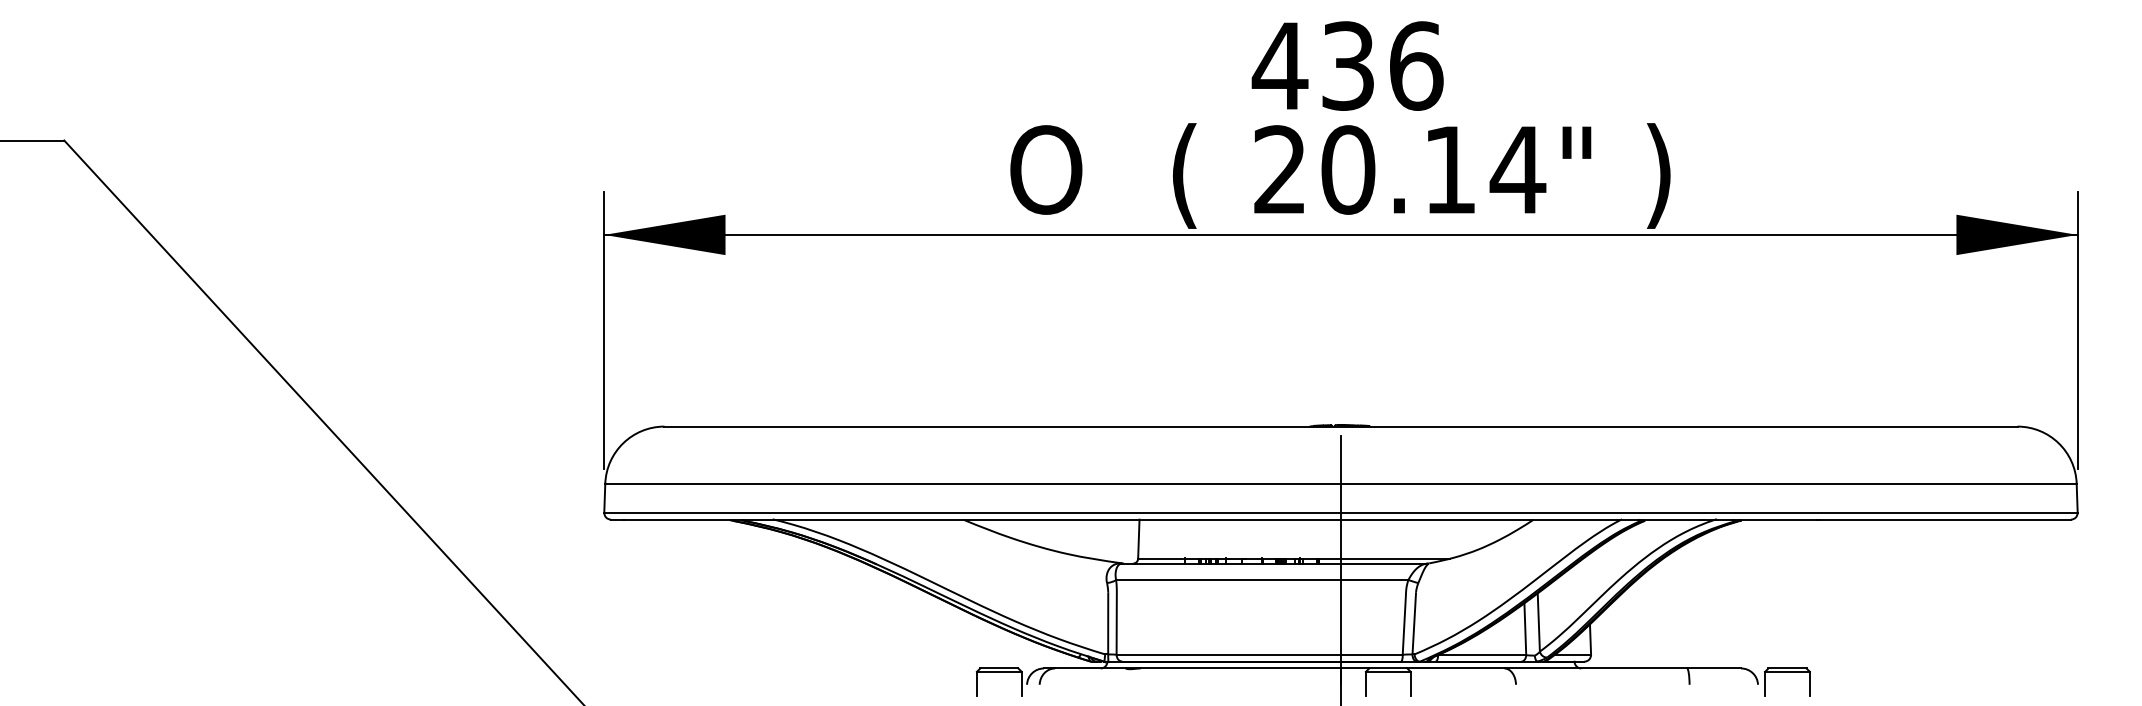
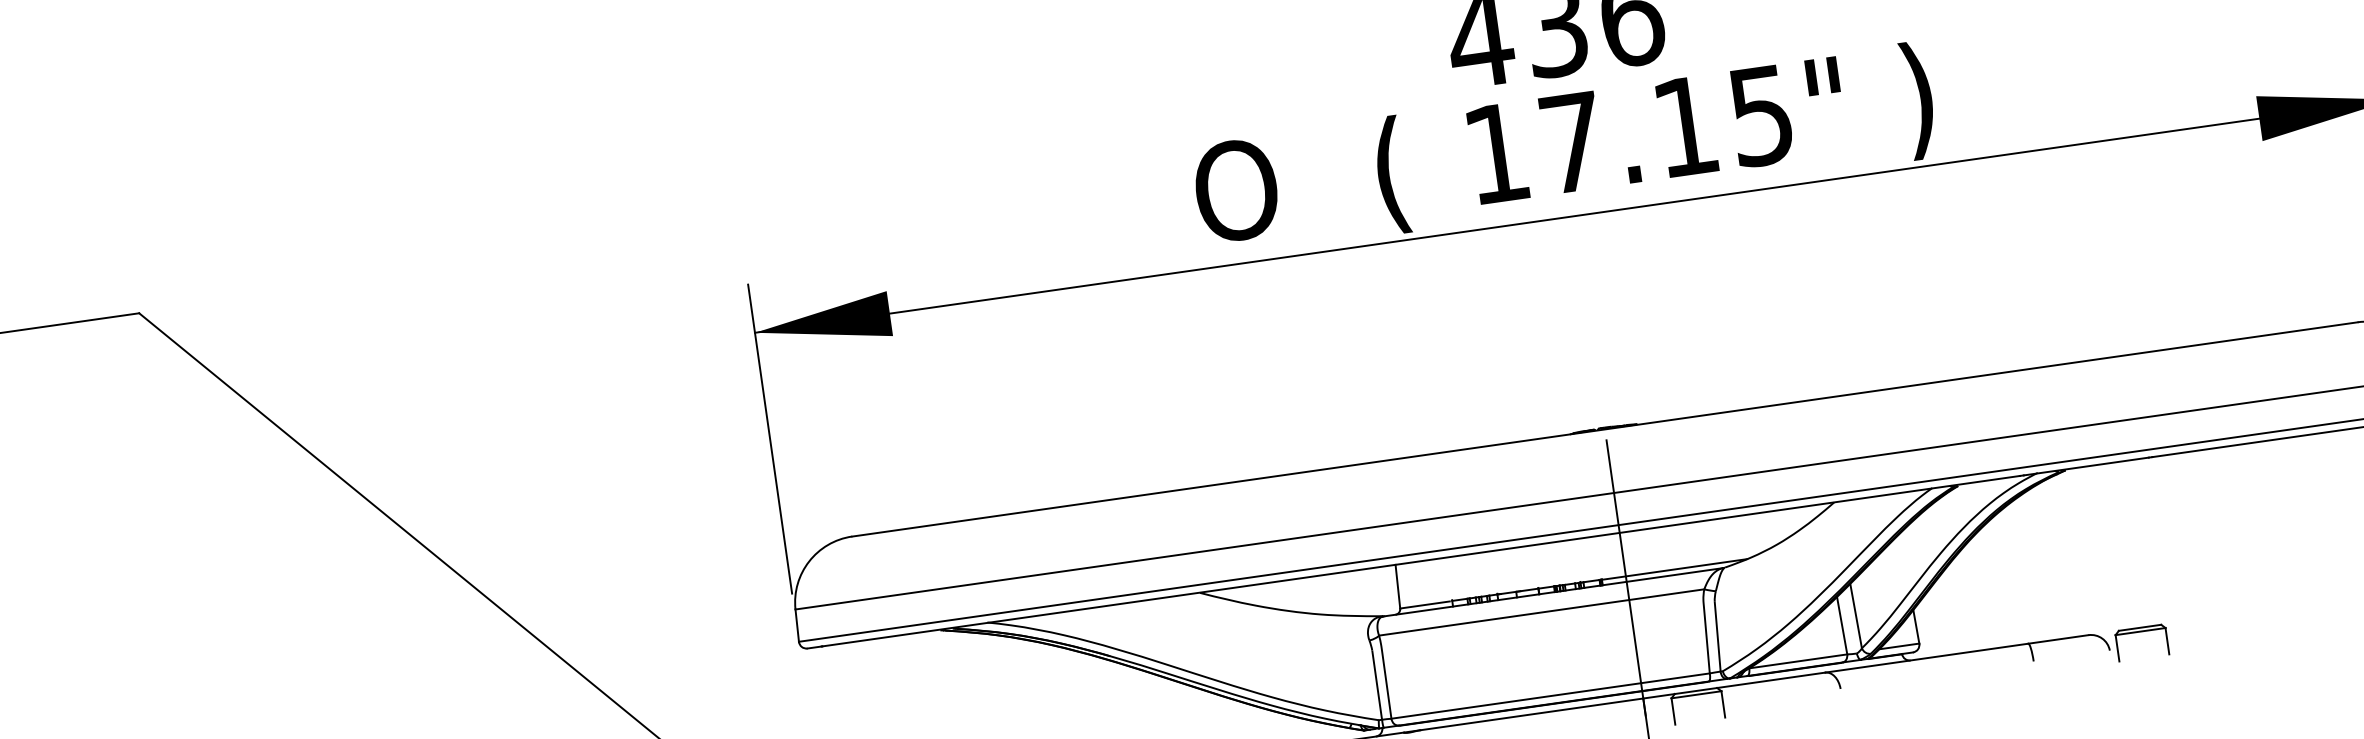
text: (1400, 169) -> (1630, 133), 20.14" -> 17.15"

